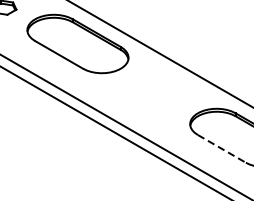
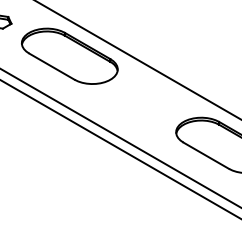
line: (222, 148) -> (206, 155), dashed -> solid

